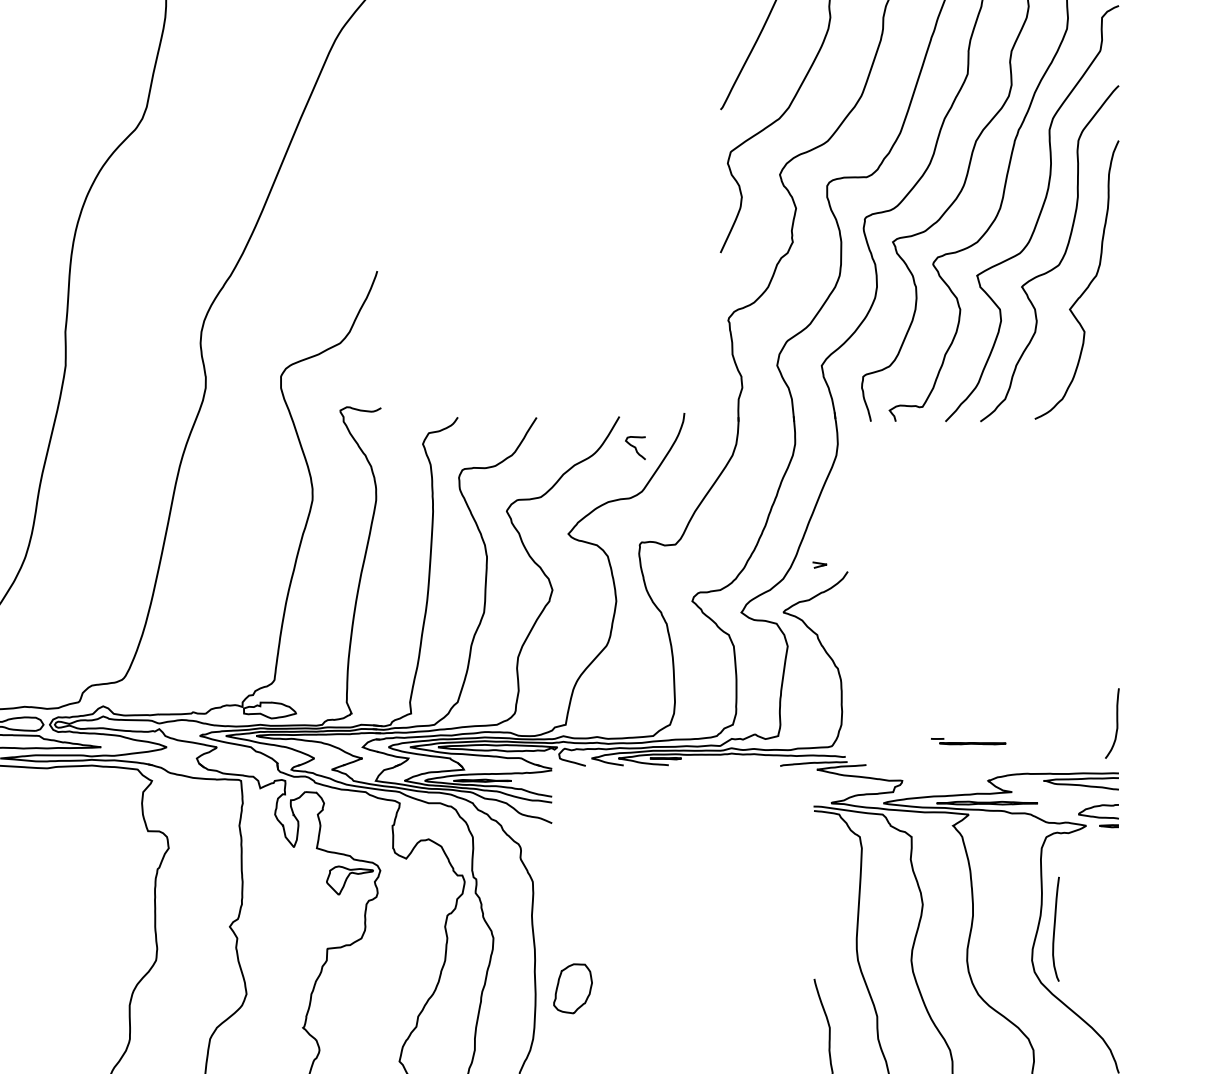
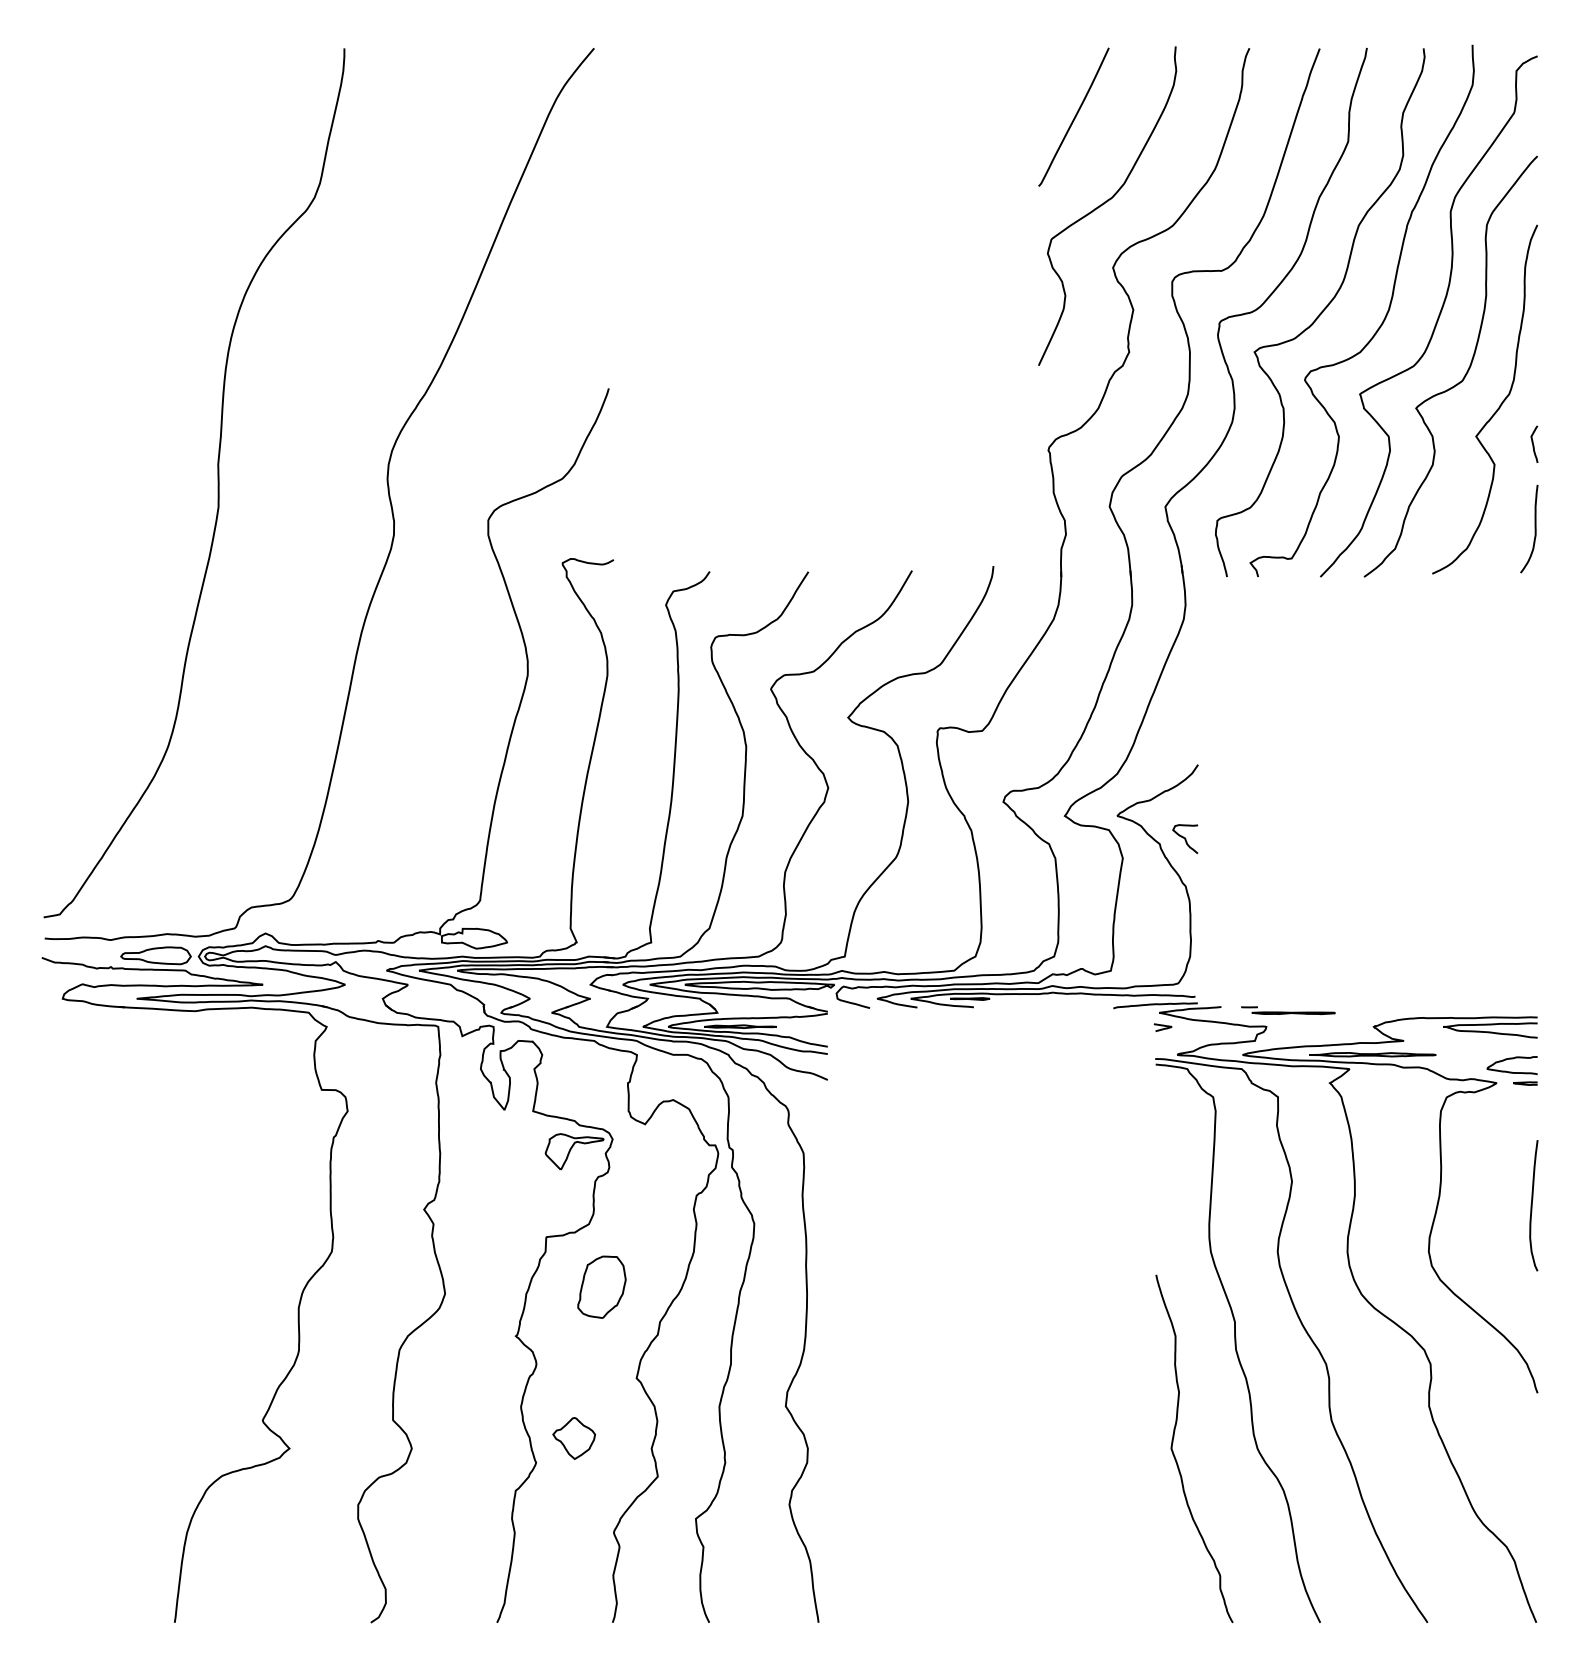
curve: (1115, 315) -> (1533, 443), added
curve: (635, 448) -> (1185, 839), moved
curve: (819, 564) -> (1162, 1026), moved
curve: (1116, 723) -> (1534, 528), moved
part: (968, 741) -> (1288, 1010), moved
curve: (1054, 929) -> (1532, 1205), moved
part: (572, 988) -> (601, 1286), moved

